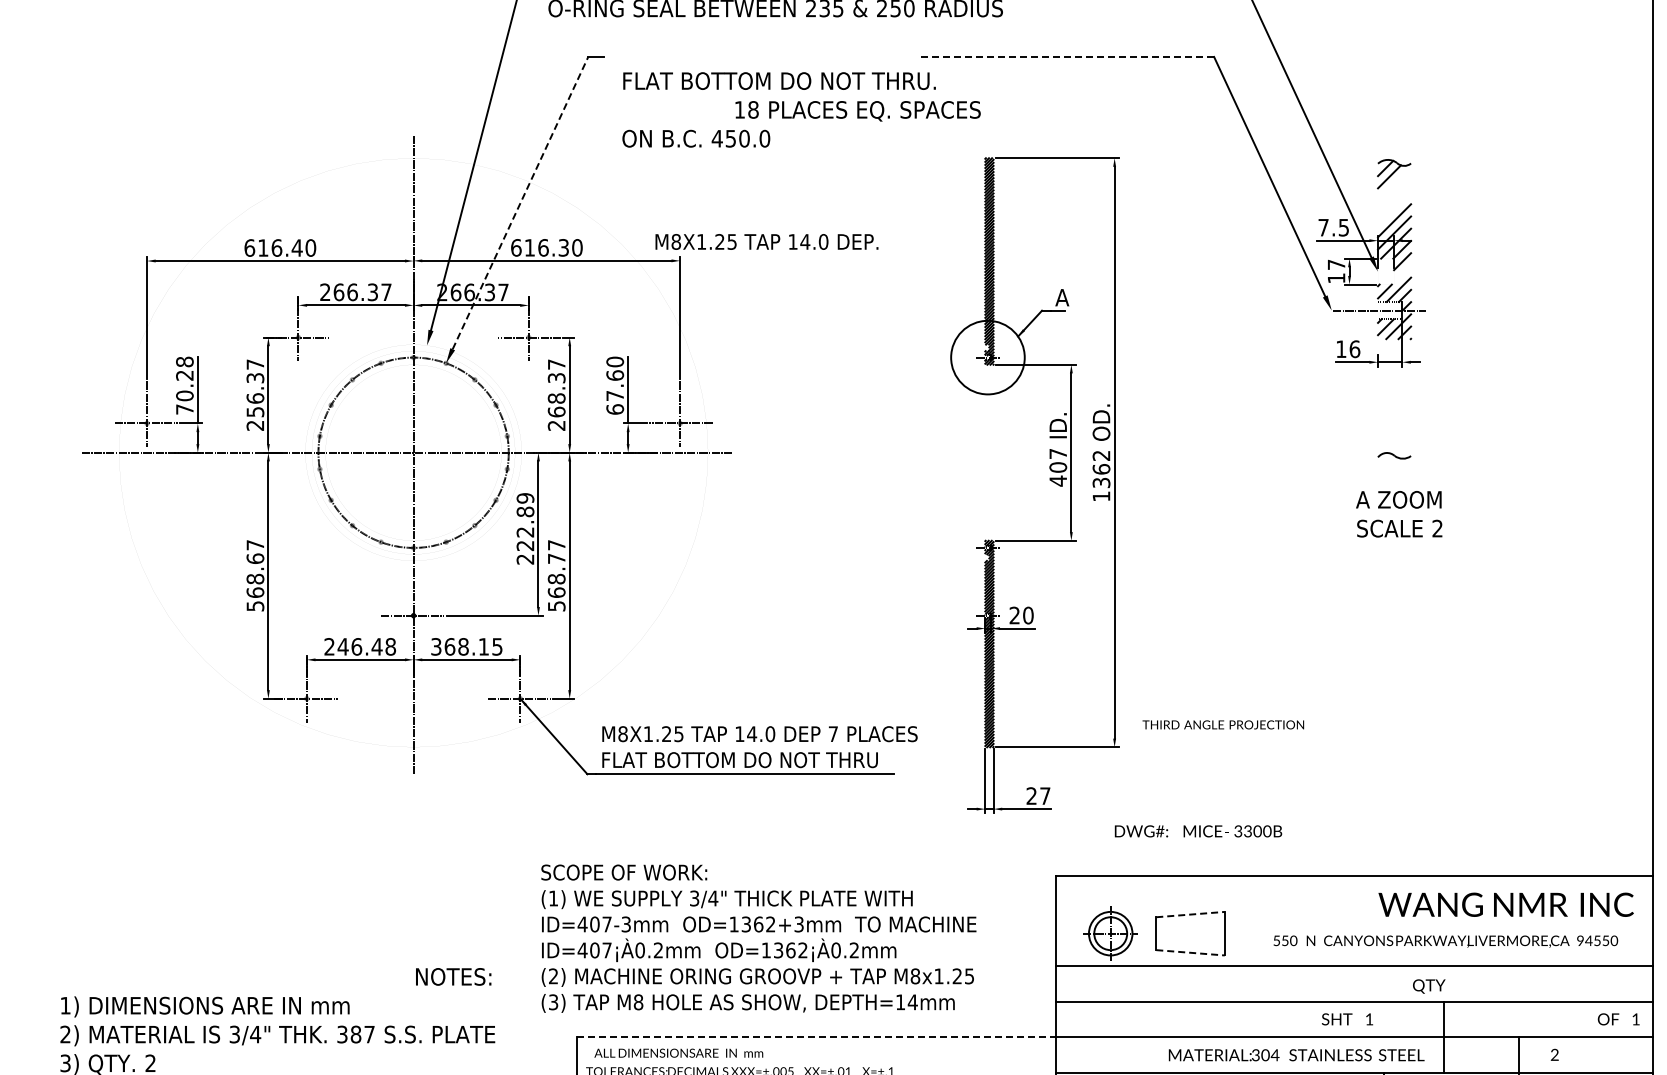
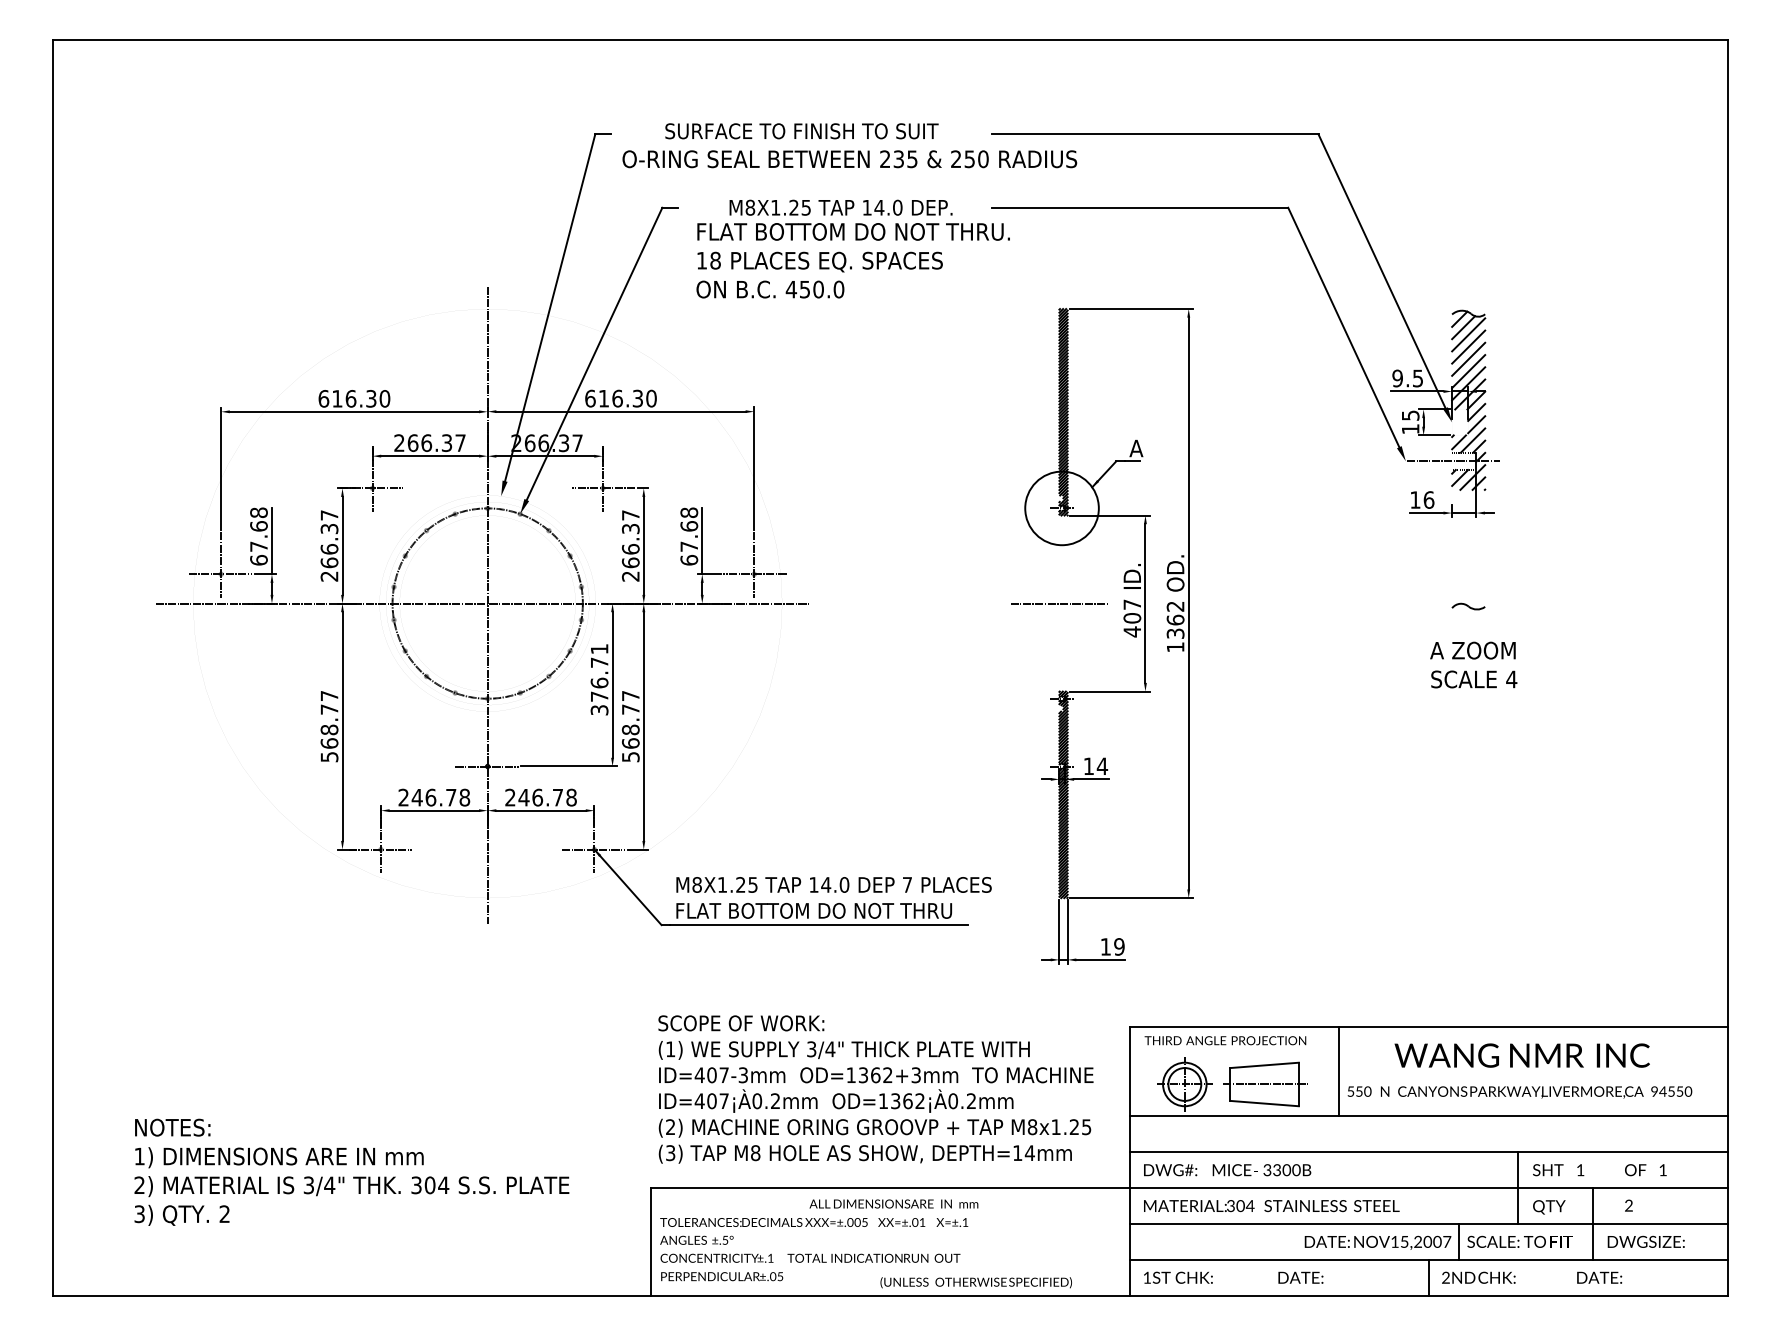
line: (1065, 56) -> (1139, 207), dashed -> solid
text: (857, 110) -> (819, 261), moved
line: (1394, 183) -> (1468, 334), added
line: (1394, 195) -> (1468, 346), added
line: (520, 202) -> (594, 353), dashed -> solid
line: (1394, 207) -> (1468, 358), added
text: (1323, 227) -> (1397, 378), 7.5 -> 9.5
text: (766, 241) -> (840, 207), moved
text: (296, 247) -> (370, 398), 616.40 -> 616.30
text: (1336, 264) -> (1410, 415), 17 -> 15
line: (1402, 273) -> (1476, 424), added
text: (614, 361) -> (688, 512), 67.60 -> 67.68
text: (184, 392) -> (258, 543), 70.28 -> 67.68
text: (556, 398) -> (630, 549), 268.37 -> 266.37
text: (255, 411) -> (329, 562), 256.37 -> 266.37
line: (985, 452) -> (1059, 603), added
text: (525, 528) -> (599, 679), 222.89 -> 376.71
text: (1437, 528) -> (1511, 679), 2 -> 4
text: (255, 558) -> (329, 709), 568.67 -> 568.77
text: (1021, 615) -> (1095, 766), 20 -> 14
text: (376, 646) -> (450, 797), 246.48 -> 246.78
text: (466, 646) -> (540, 797), 368.15 -> 246.78
text: (1223, 724) -> (1225, 1040), moved
text: (1038, 795) -> (1112, 946), 27 -> 19
text: (1198, 831) -> (1227, 1170), moved
text: (1505, 904) -> (1521, 1055), moved
line: (1191, 914) -> (1265, 1065), dashed -> solid
line: (1264, 920) -> (1338, 1071), added
line: (1191, 933) -> (1265, 1084), added
text: (758, 938) -> (875, 1089), moved
line: (1191, 952) -> (1265, 1103), dashed -> solid
text: (453, 976) -> (172, 1127), moved
text: (1429, 986) -> (1549, 1207), moved
text: (1347, 1019) -> (1558, 1170), moved
text: (1618, 1019) -> (1645, 1170), moved
text: (362, 1033) -> (436, 1184), 387 -> 304
line: (816, 1037) -> (890, 1188), dashed -> solid
text: (678, 1052) -> (893, 1203), moved
text: (1296, 1055) -> (1271, 1206), moved

